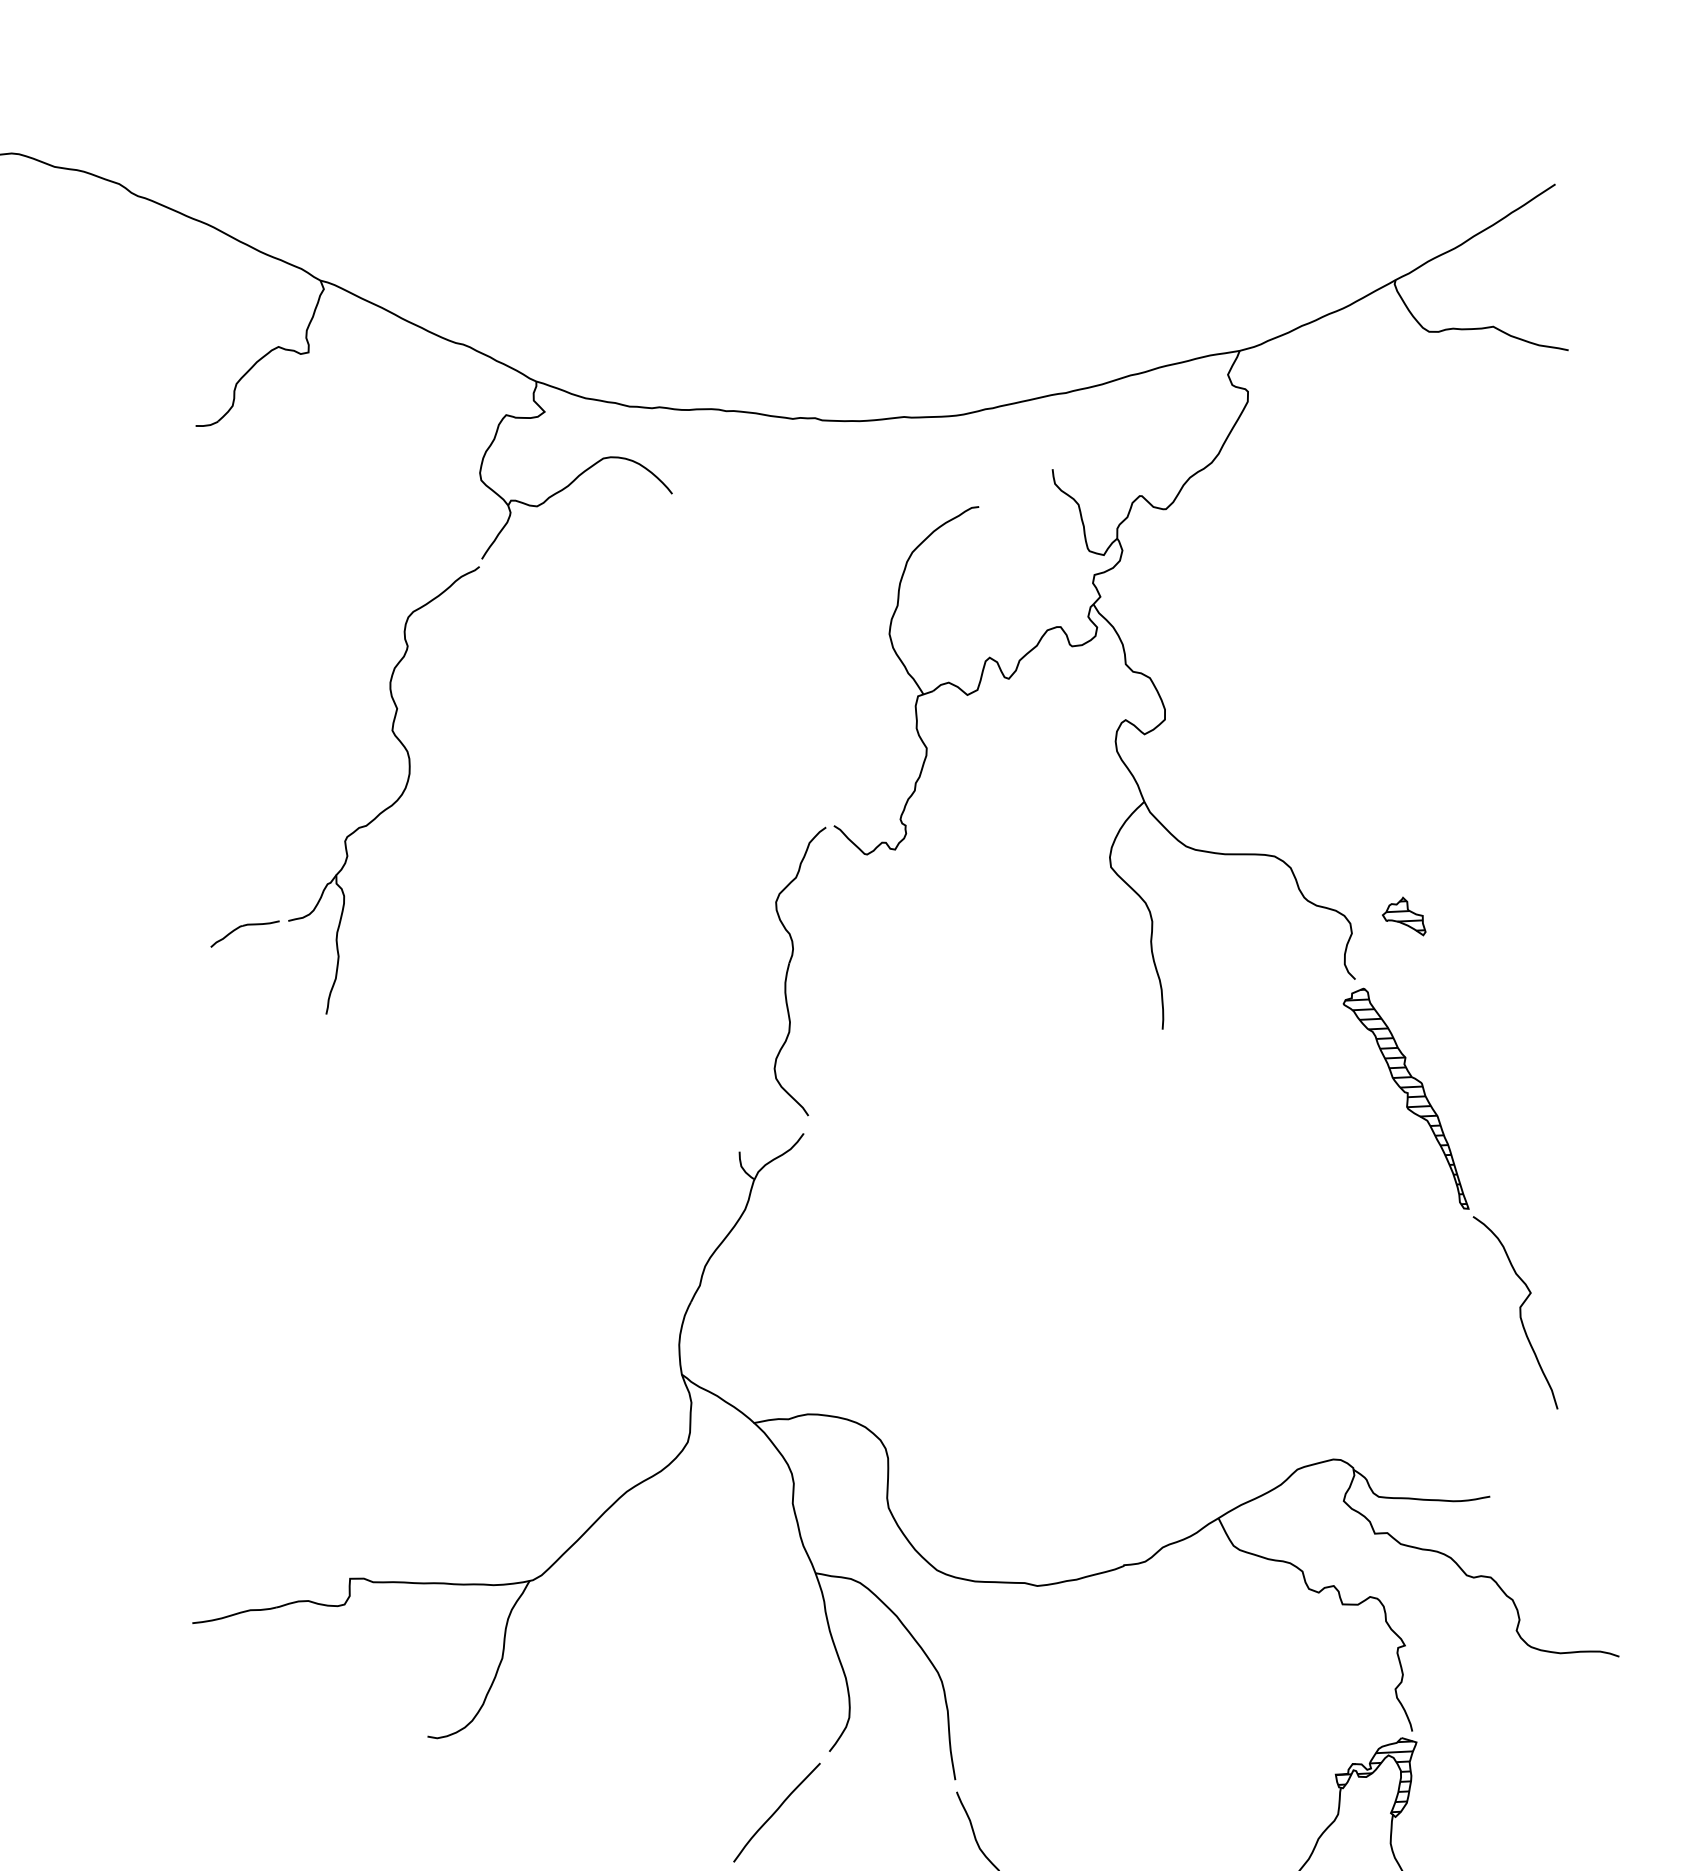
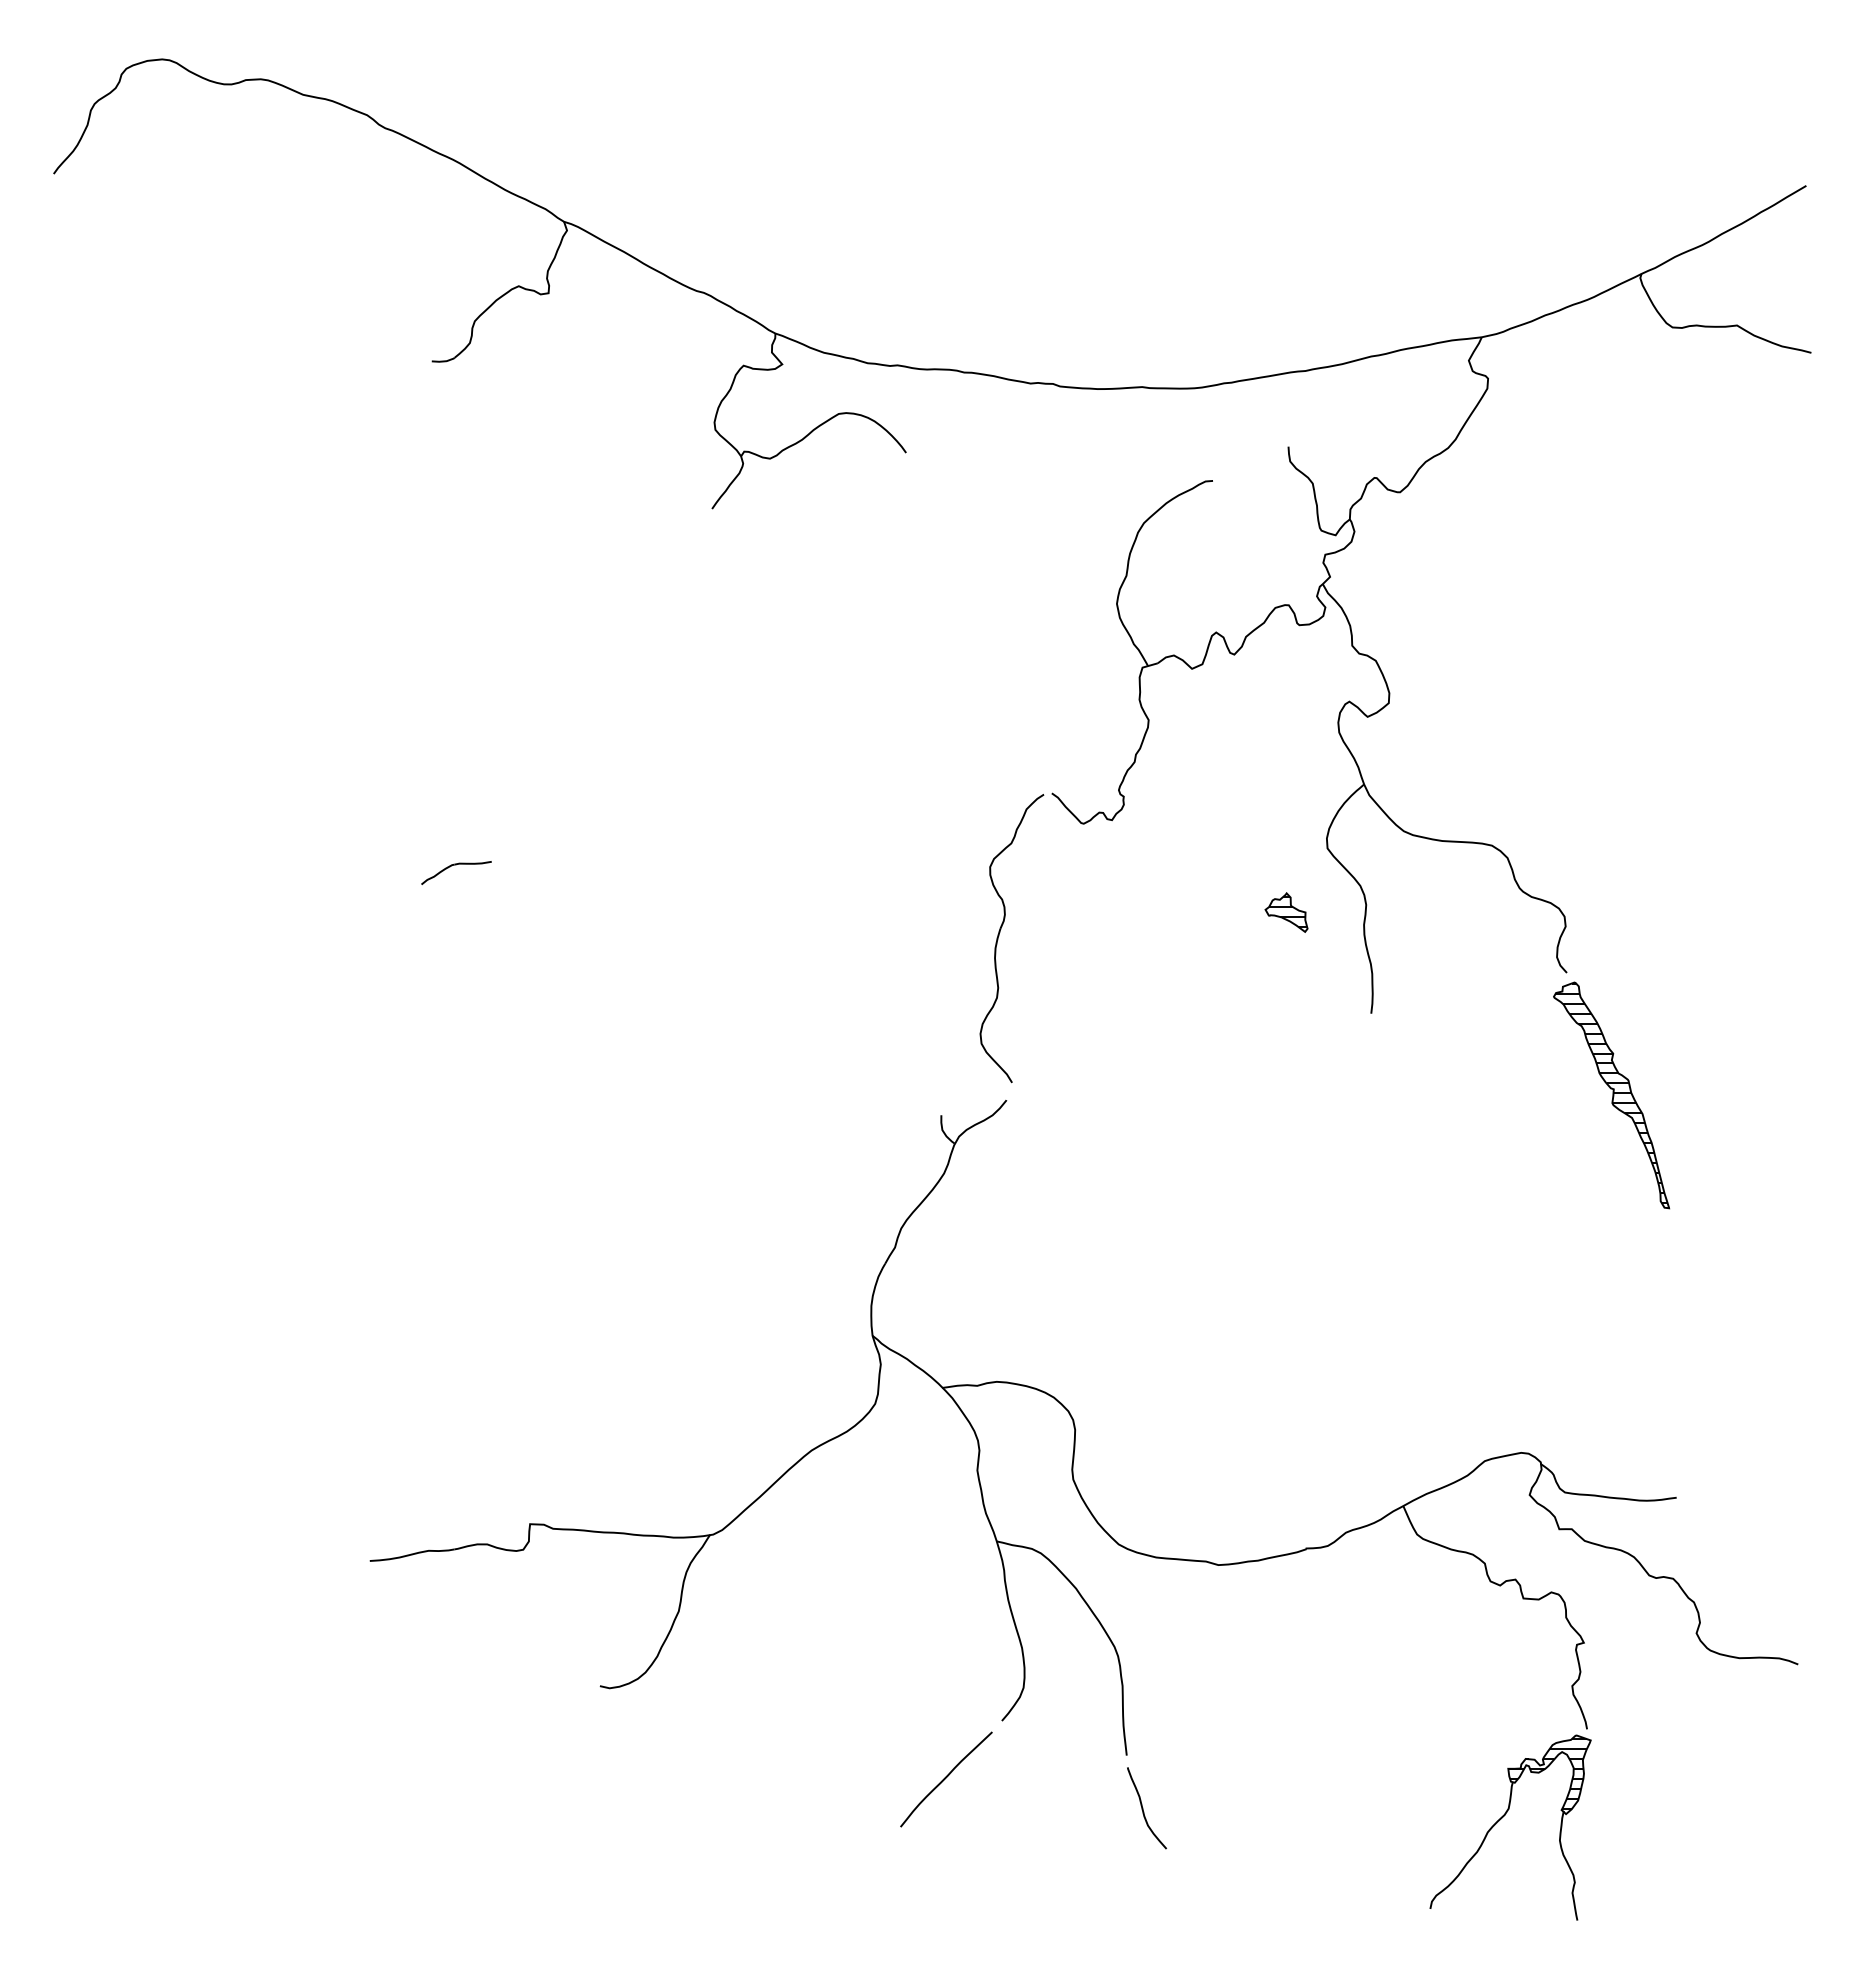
part: (394, 801) -> (612, 747), removed
part: (1403, 916) -> (1286, 912), moved
curve: (1519, 1312) -> (1715, 1314), removed

